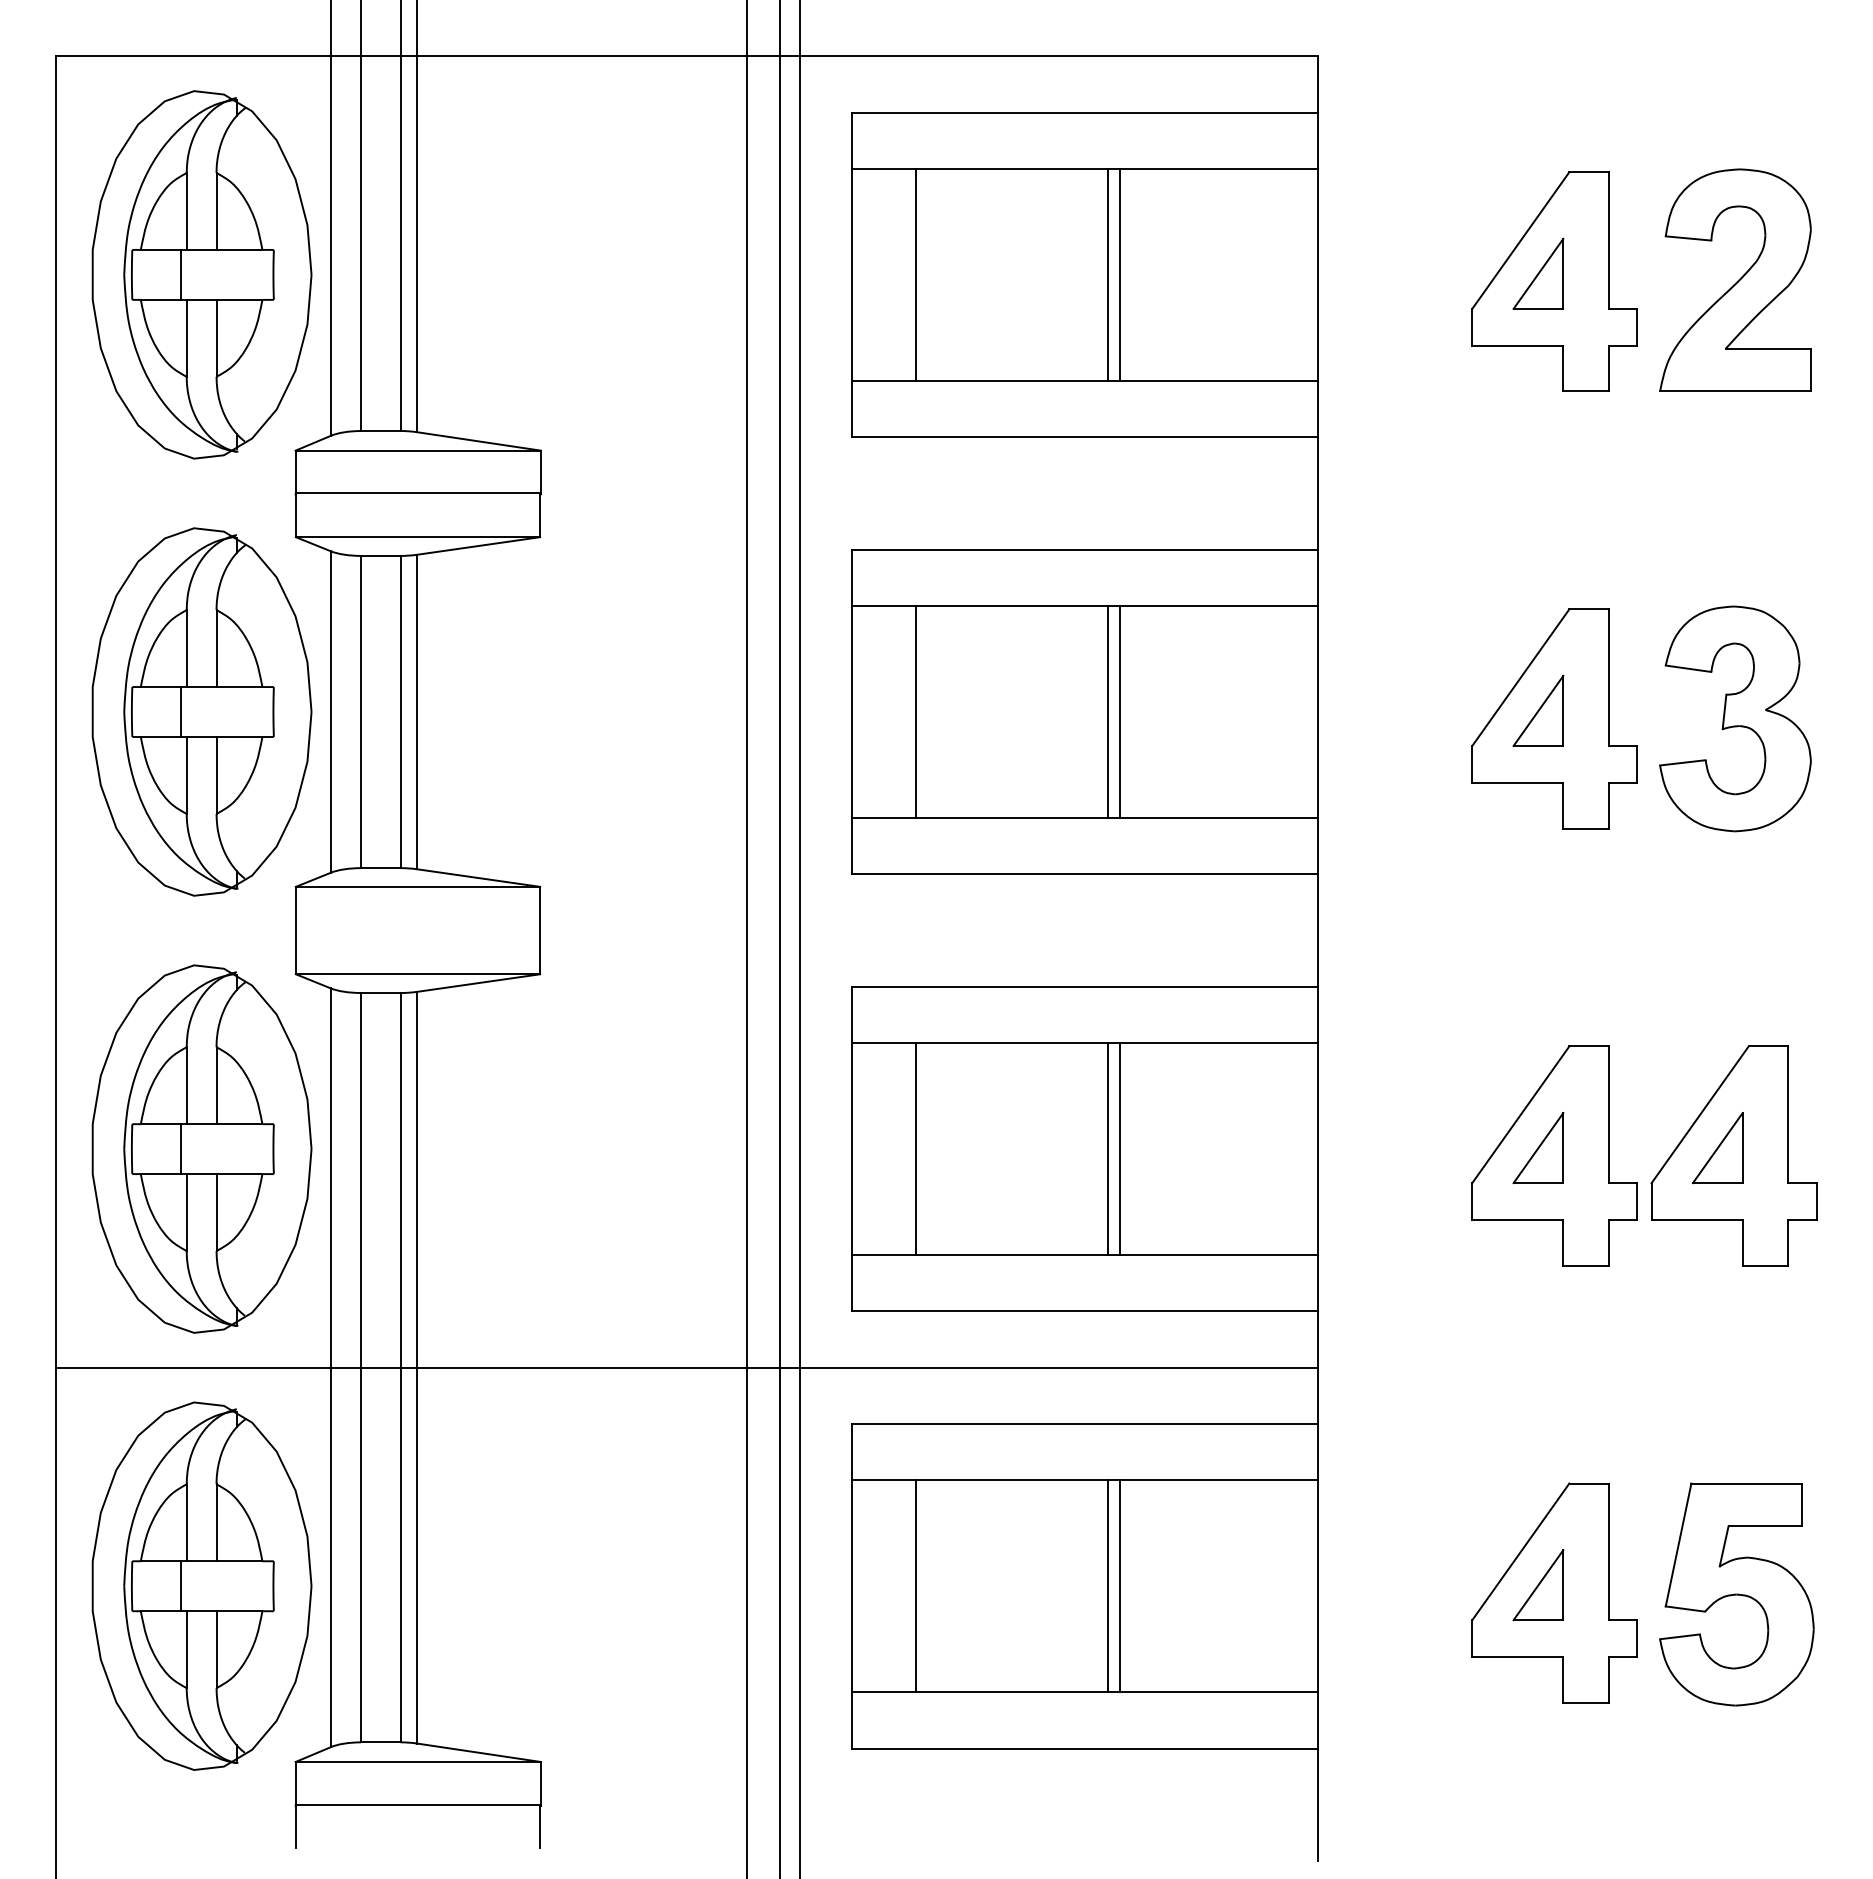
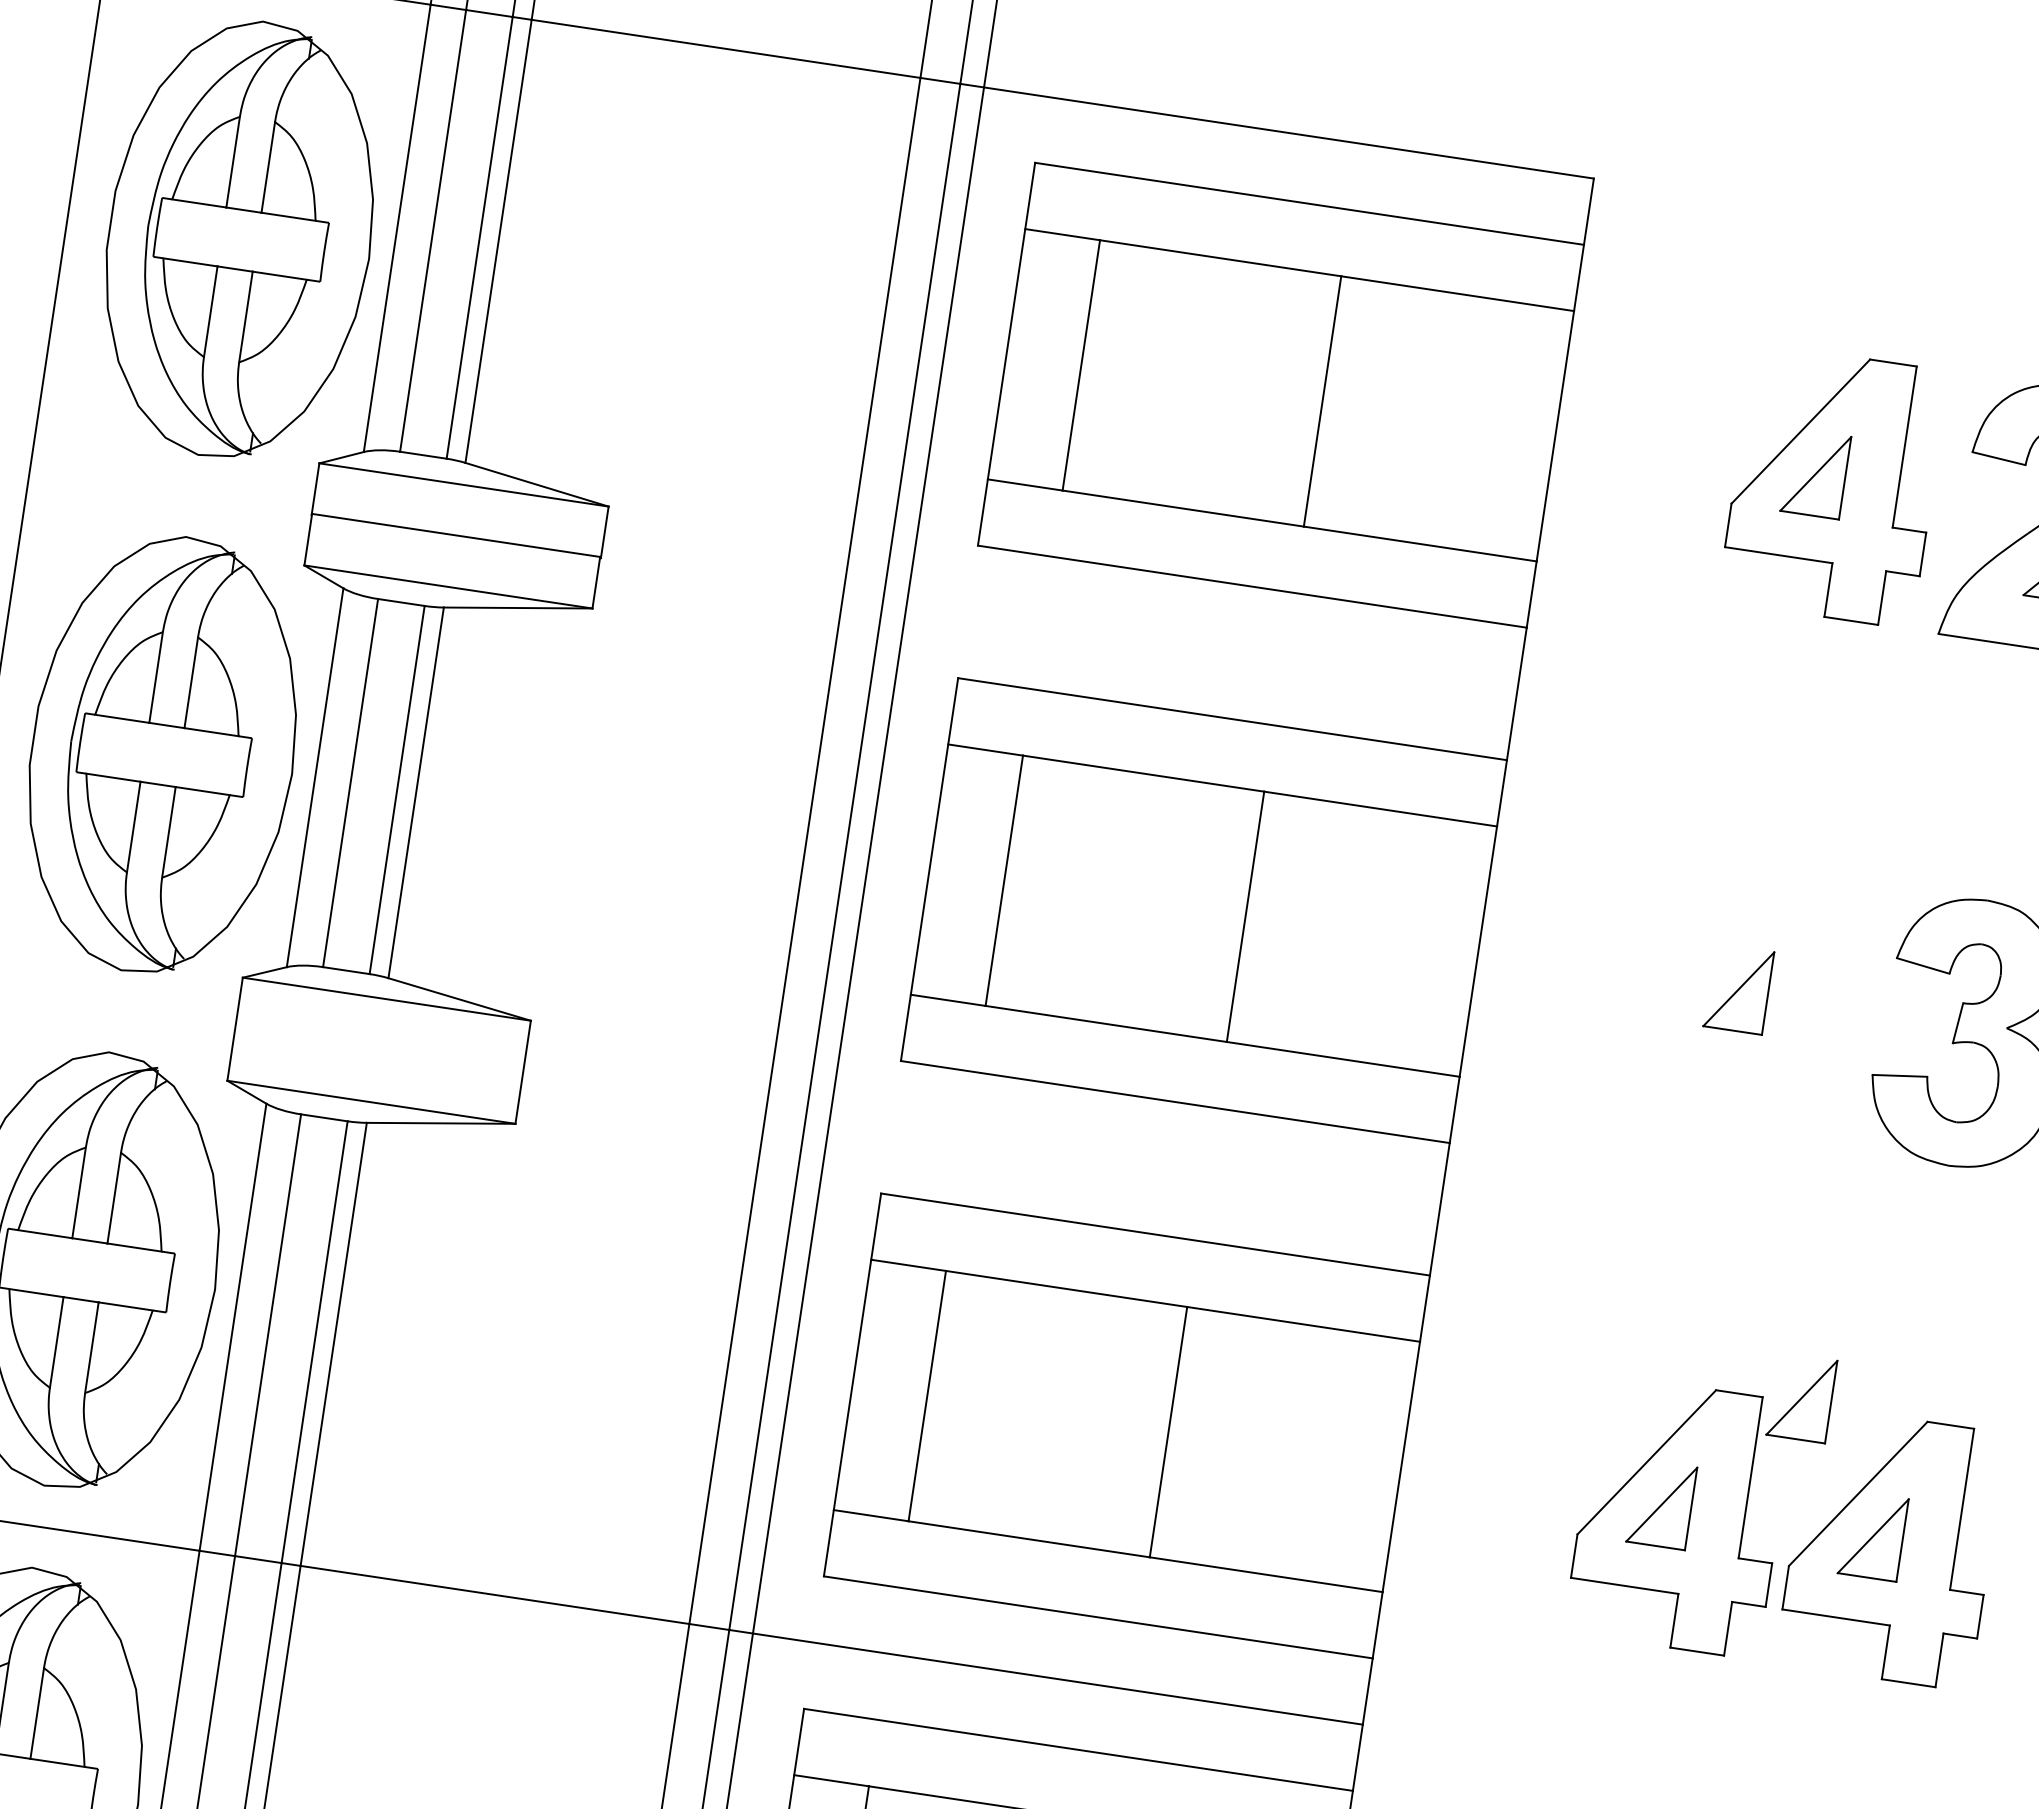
line: (180, 274) -> (214, 235), removed
line: (1108, 274) -> (1308, 398), removed
line: (1108, 711) -> (1231, 914), removed
line: (180, 712) -> (137, 751), removed
part: (1554, 718) -> (1756, 1000), removed
part: (1641, 1042) -> (1801, 1398), added
line: (1108, 1148) -> (1154, 1429), removed
line: (180, 1149) -> (60, 1267), removed

